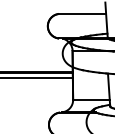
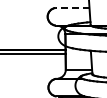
line: (82, 13) -> (72, 7), solid -> dashed

